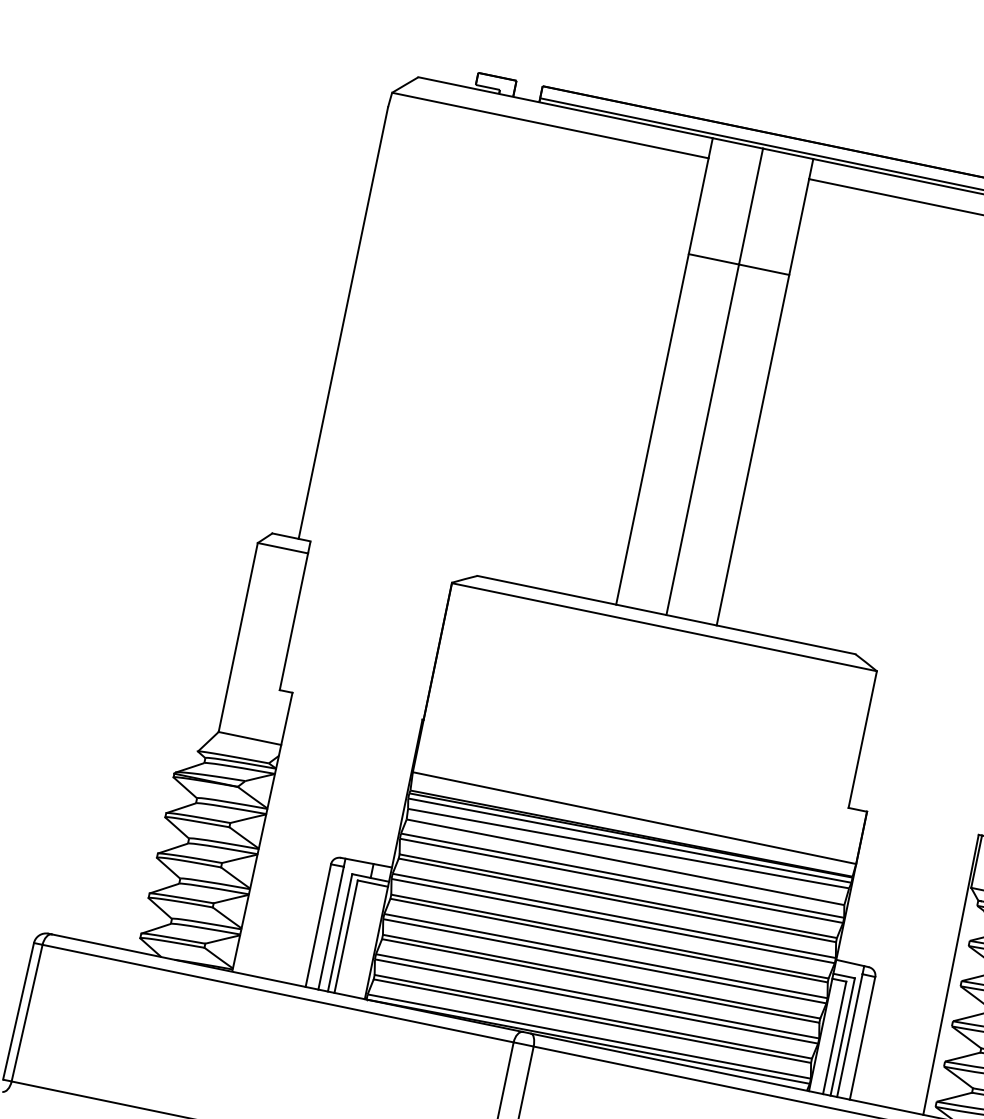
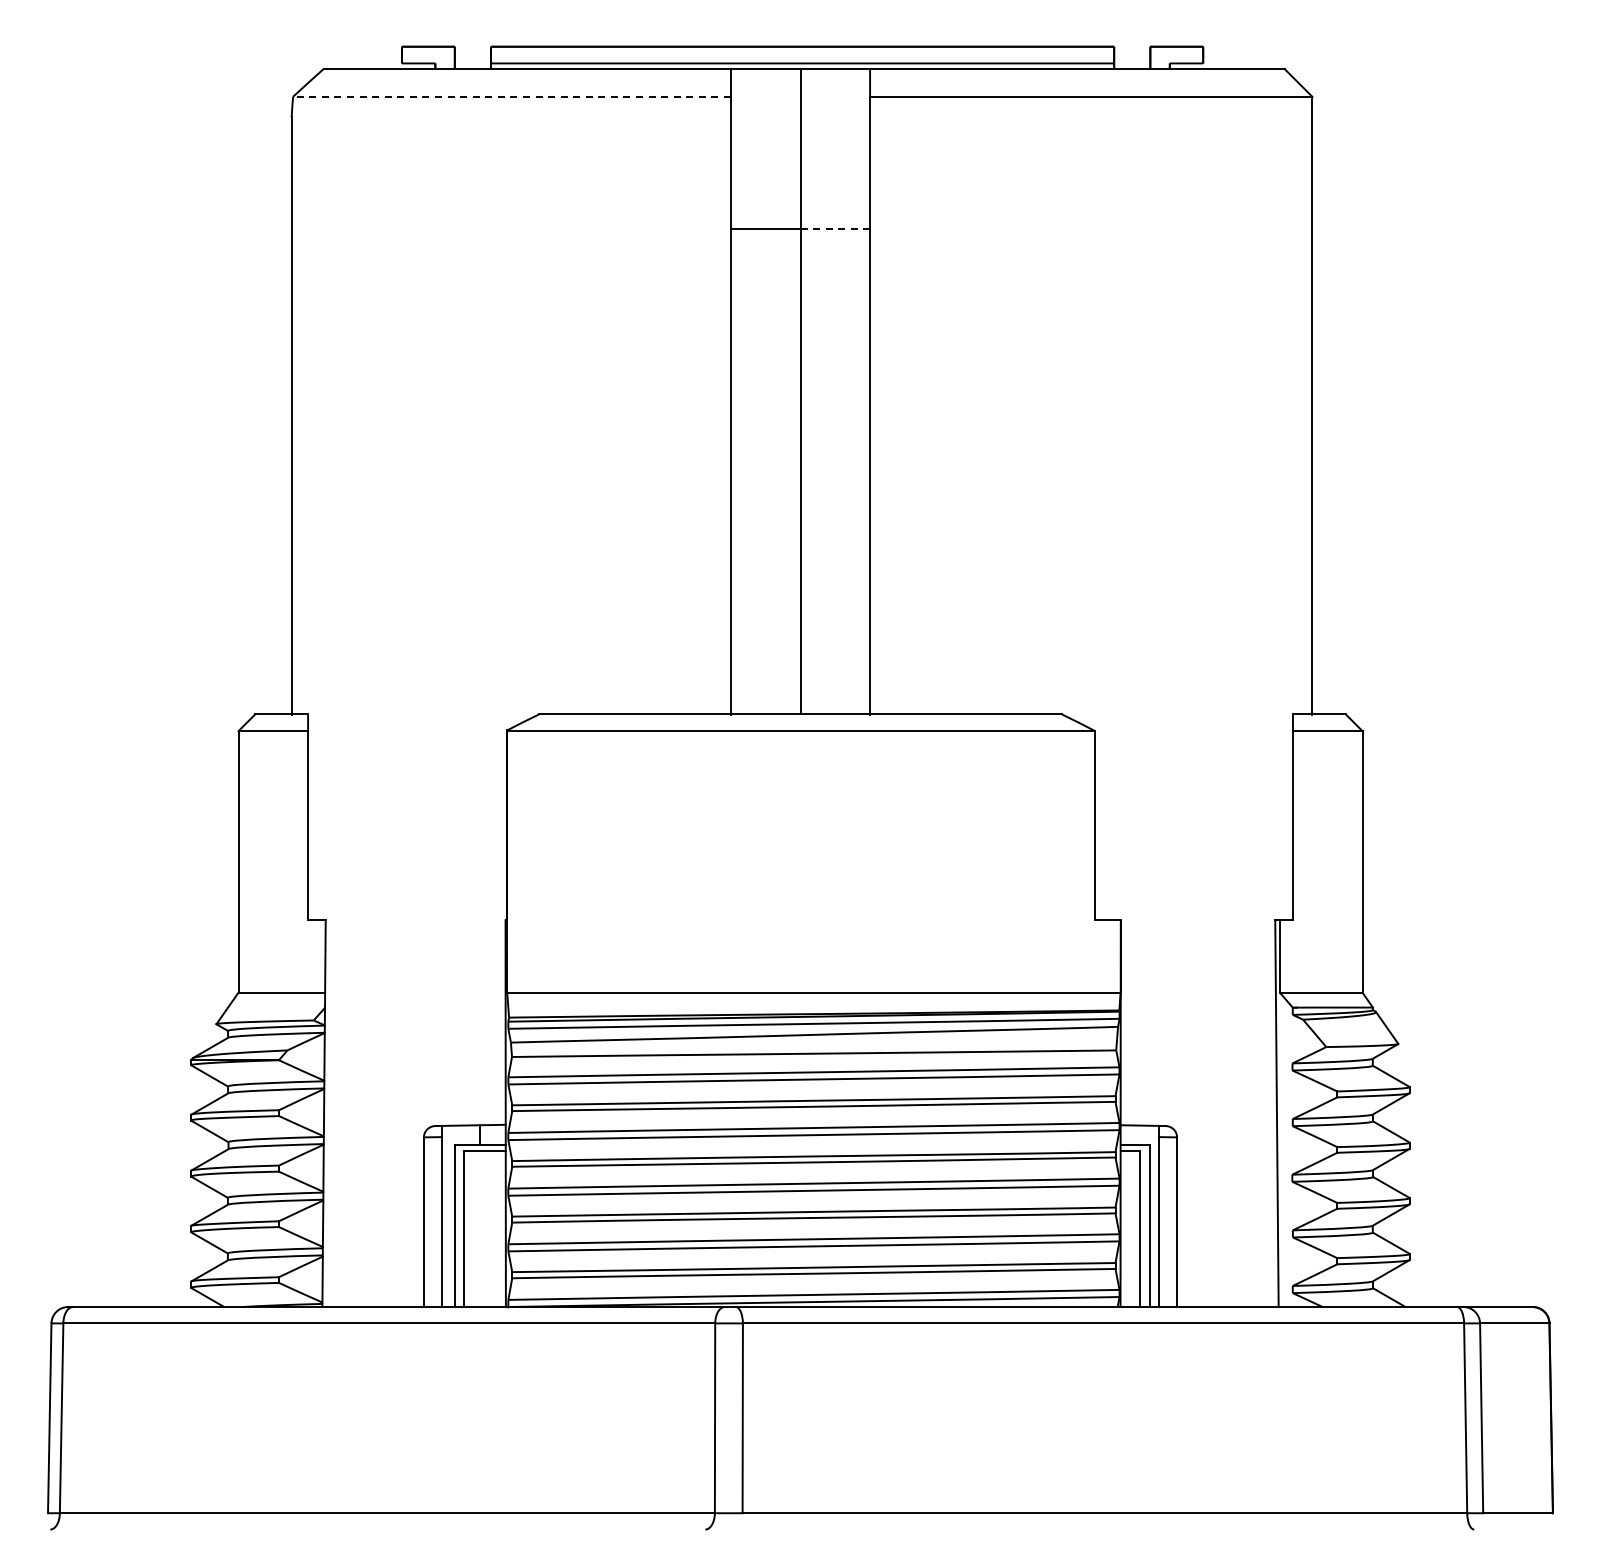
line: (550, 125) -> (512, 96), solid -> dashed
line: (764, 269) -> (835, 229), solid -> dashed

